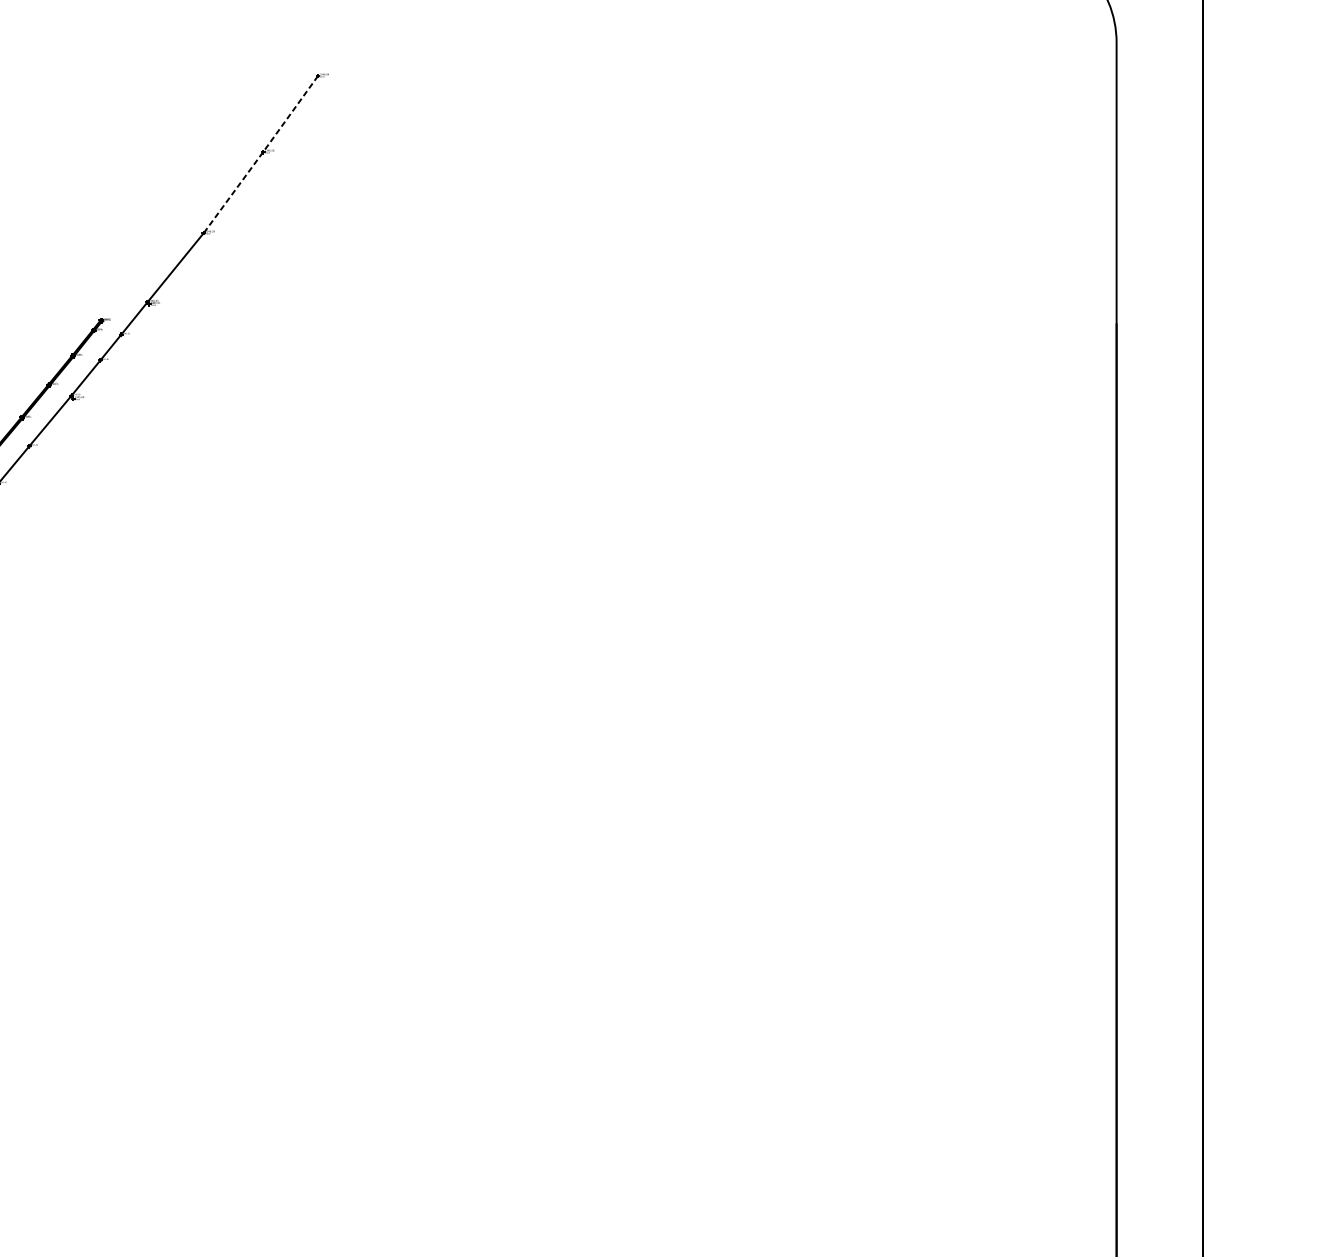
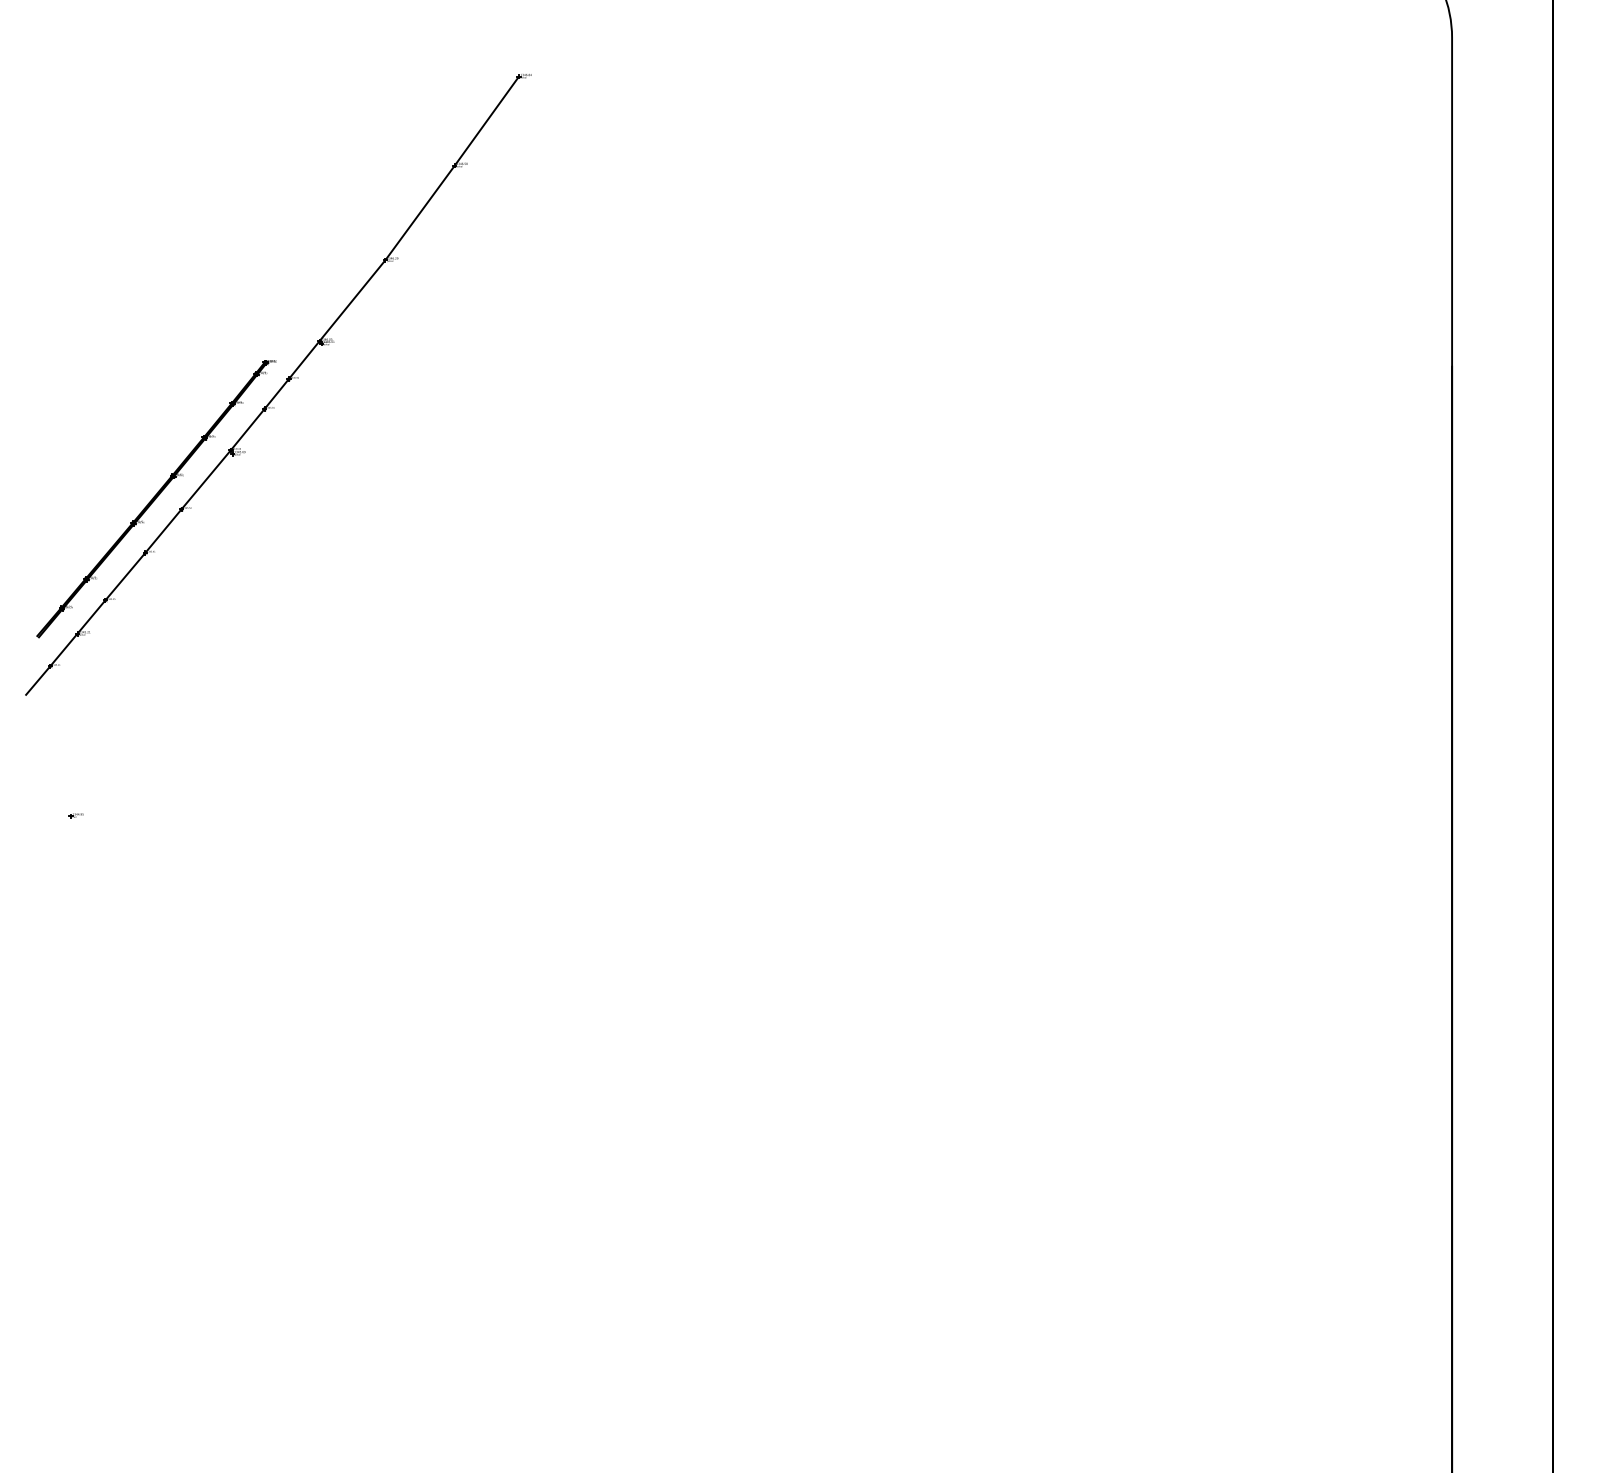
line: (262, 154) -> (453, 168), dashed -> solid

